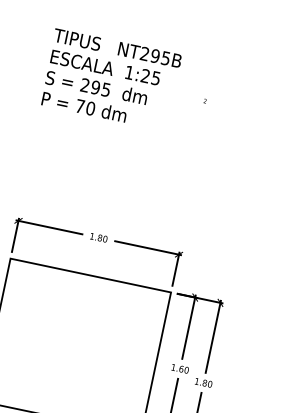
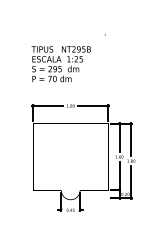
text: (109, 80) -> (60, 64), moved

